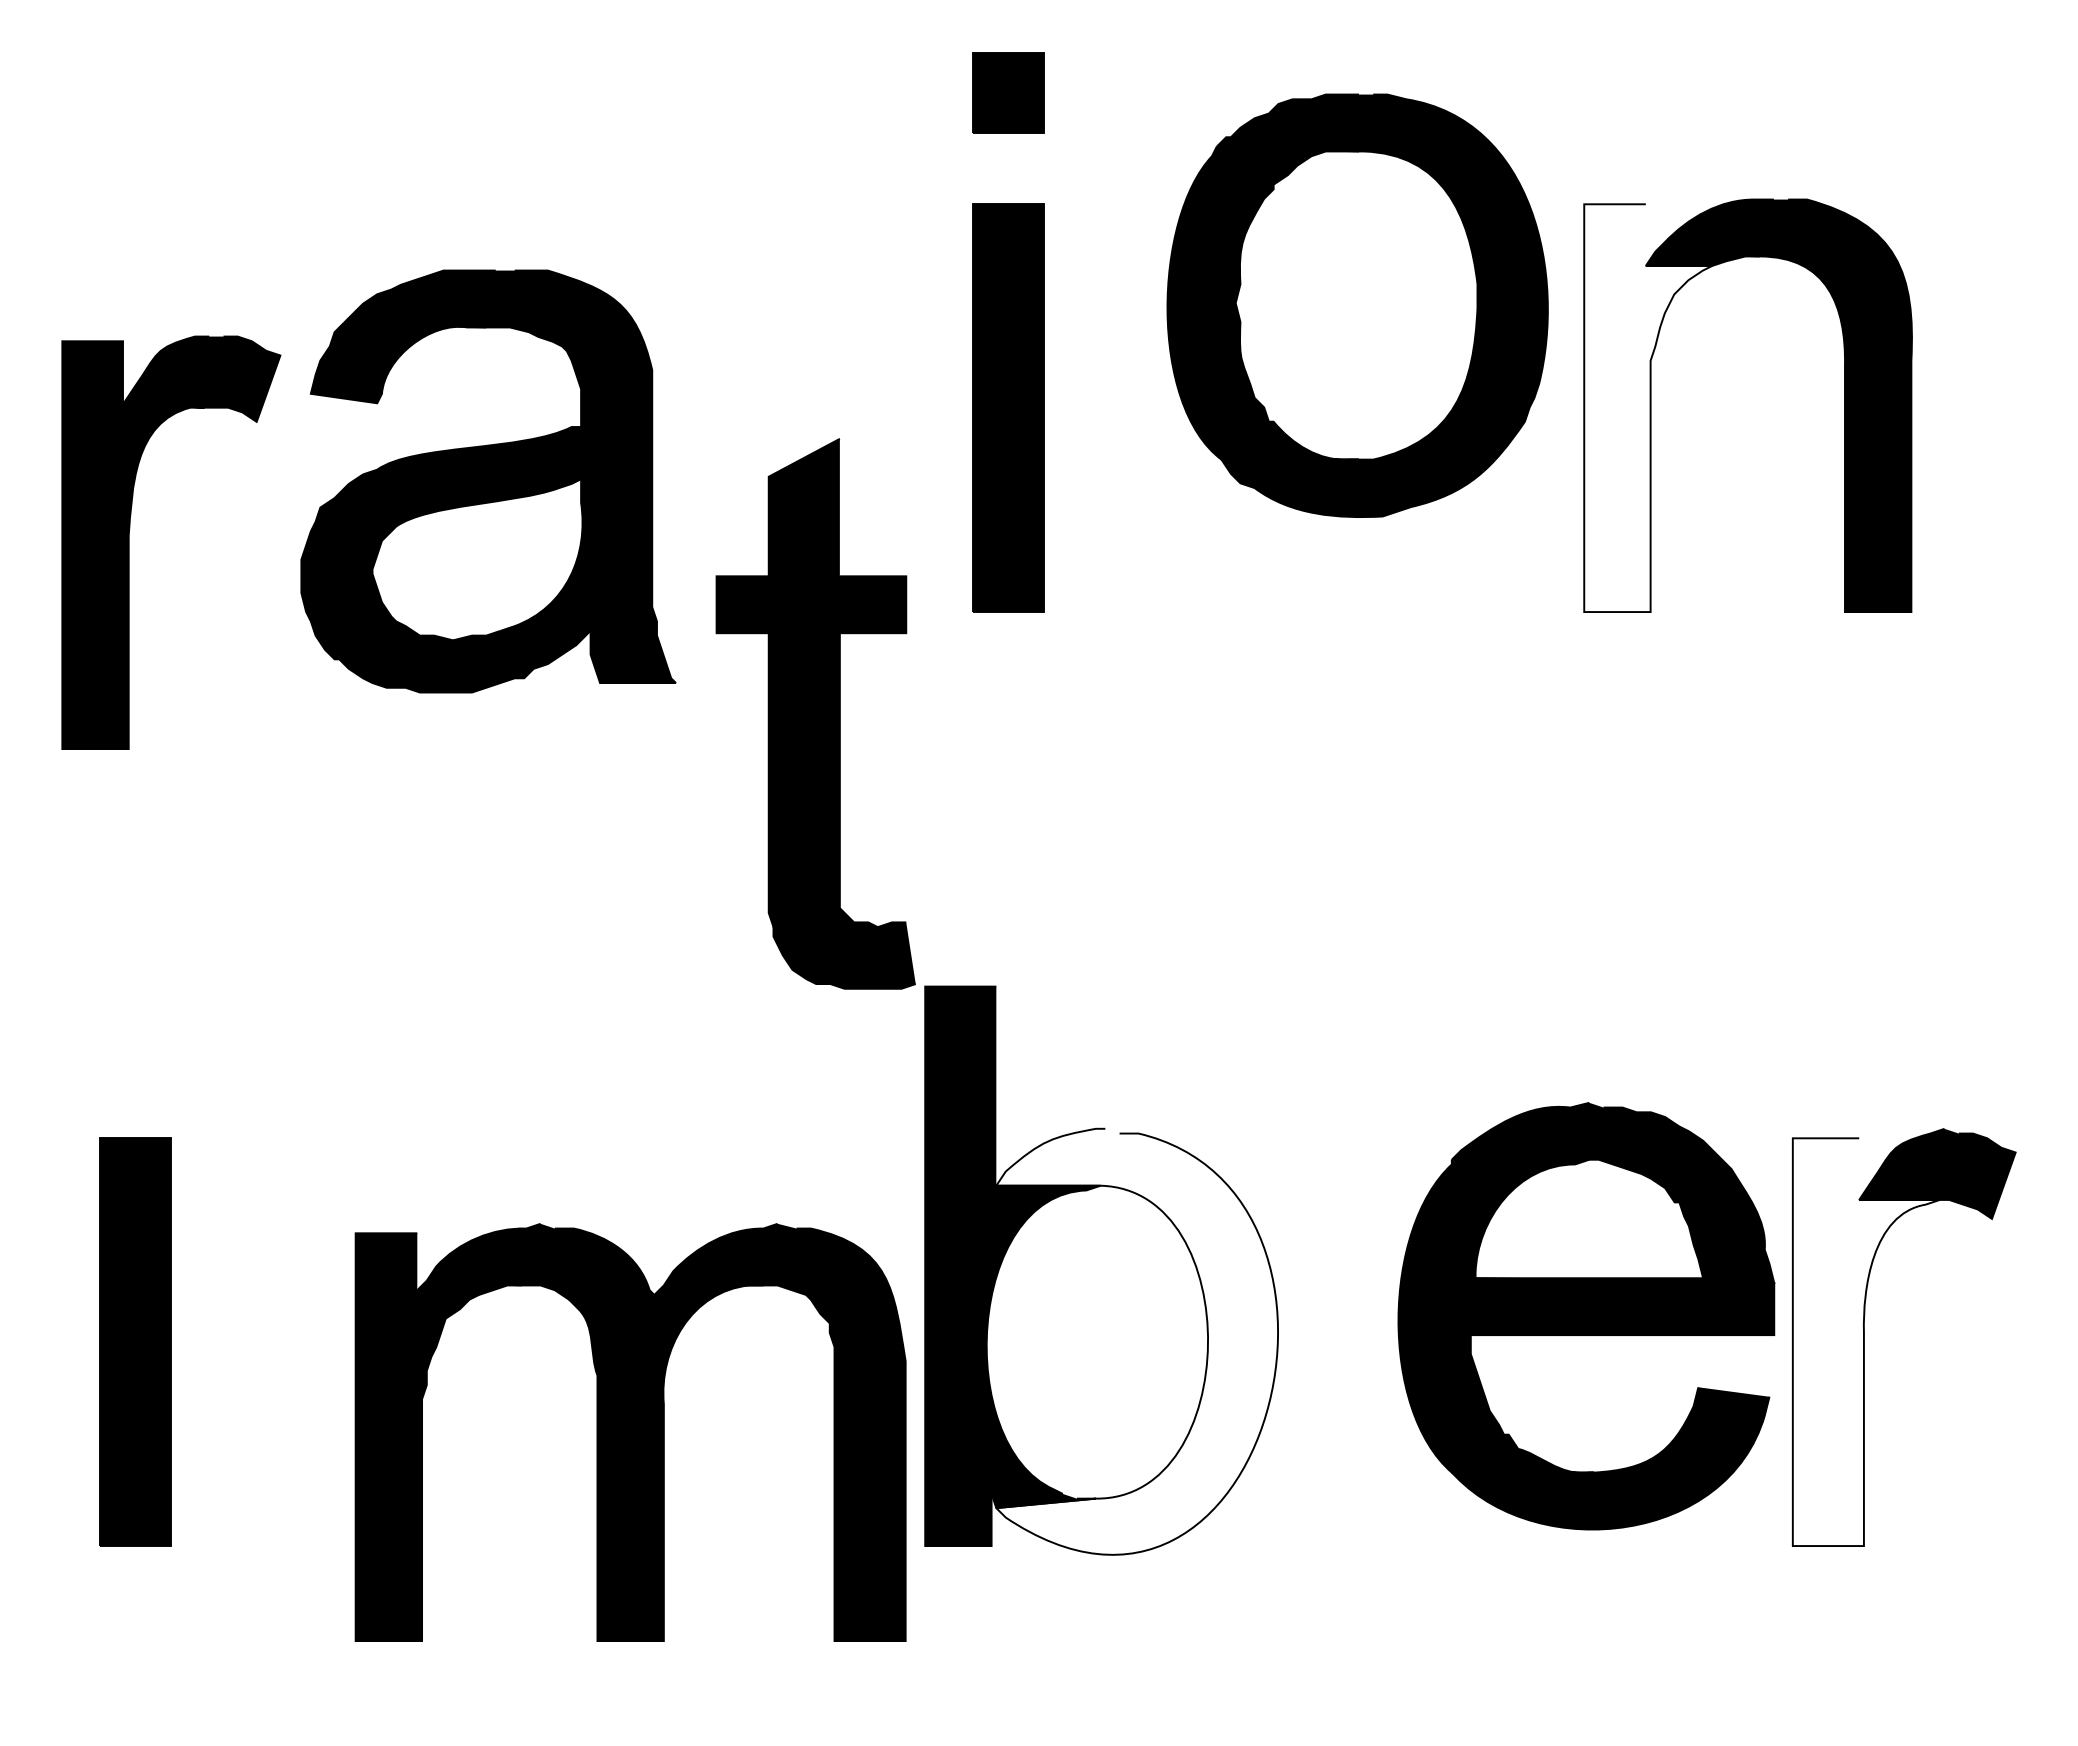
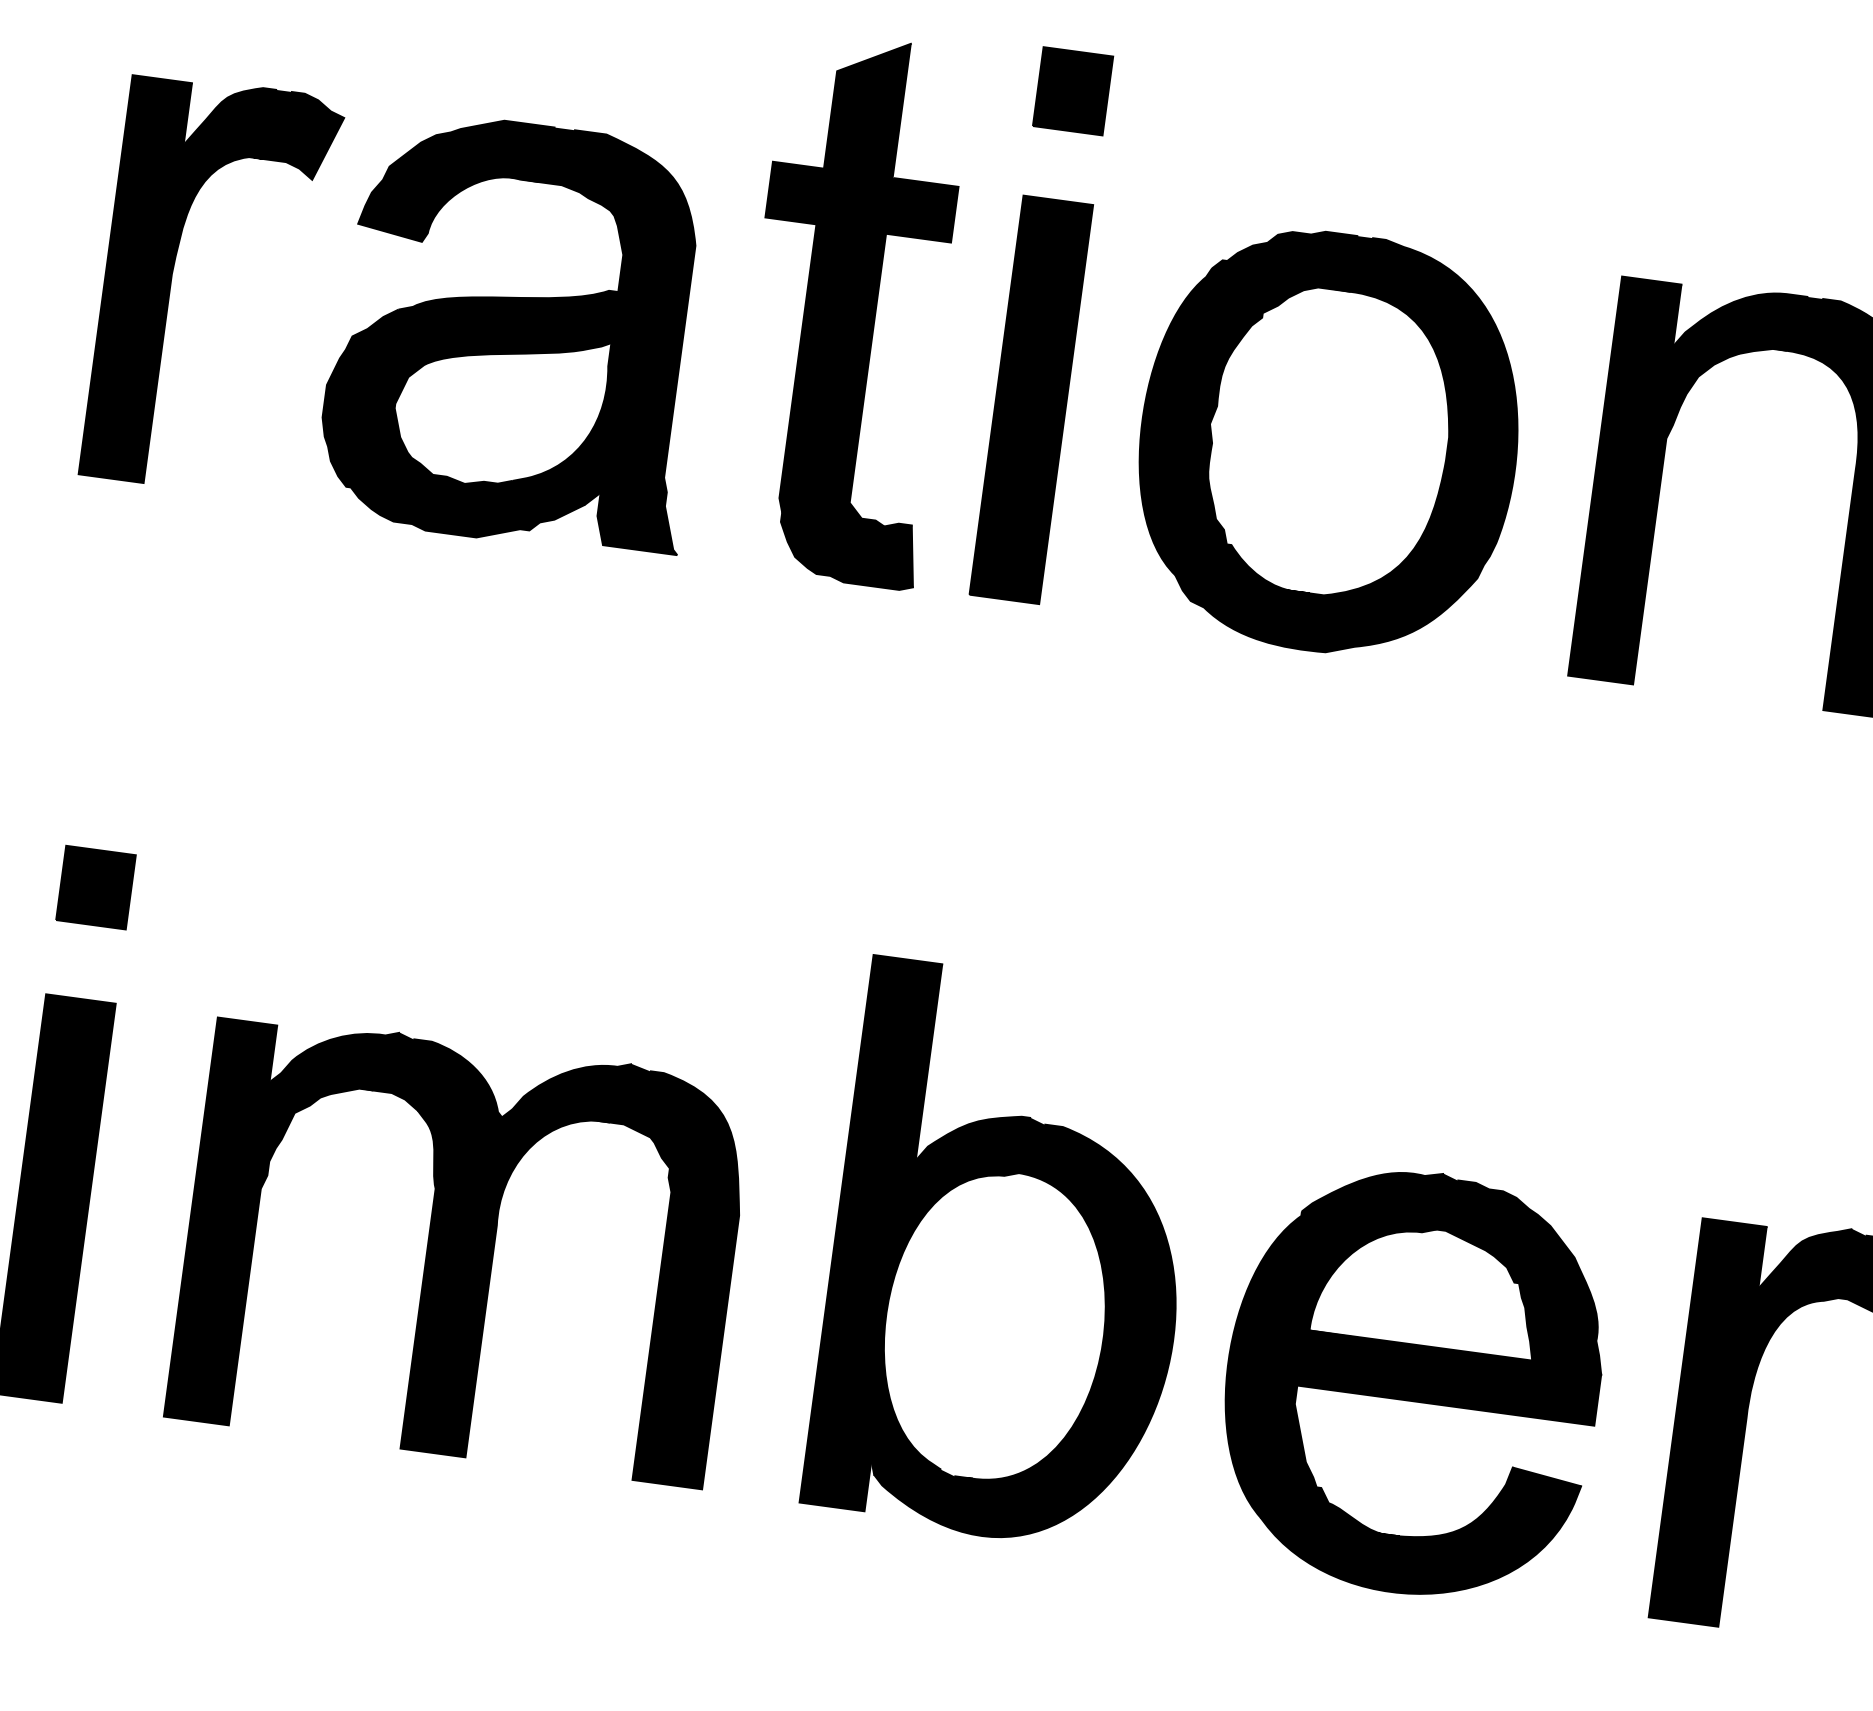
part: (1357, 305) -> (1328, 442), moved
fill: (1648, 408) -> (1657, 484), added
part: (488, 481) -> (520, 333), moved
part: (129, 542) -> (171, 280), moved
part: (815, 713) -> (851, 309), moved
part: (135, 1024) -> (95, 887), added
part: (1586, 1316) -> (1413, 1382), moved
fill: (1137, 1341) -> (1034, 1330), added
fill: (1865, 1342) -> (1746, 1427), added
part: (630, 1432) -> (460, 1248), moved

